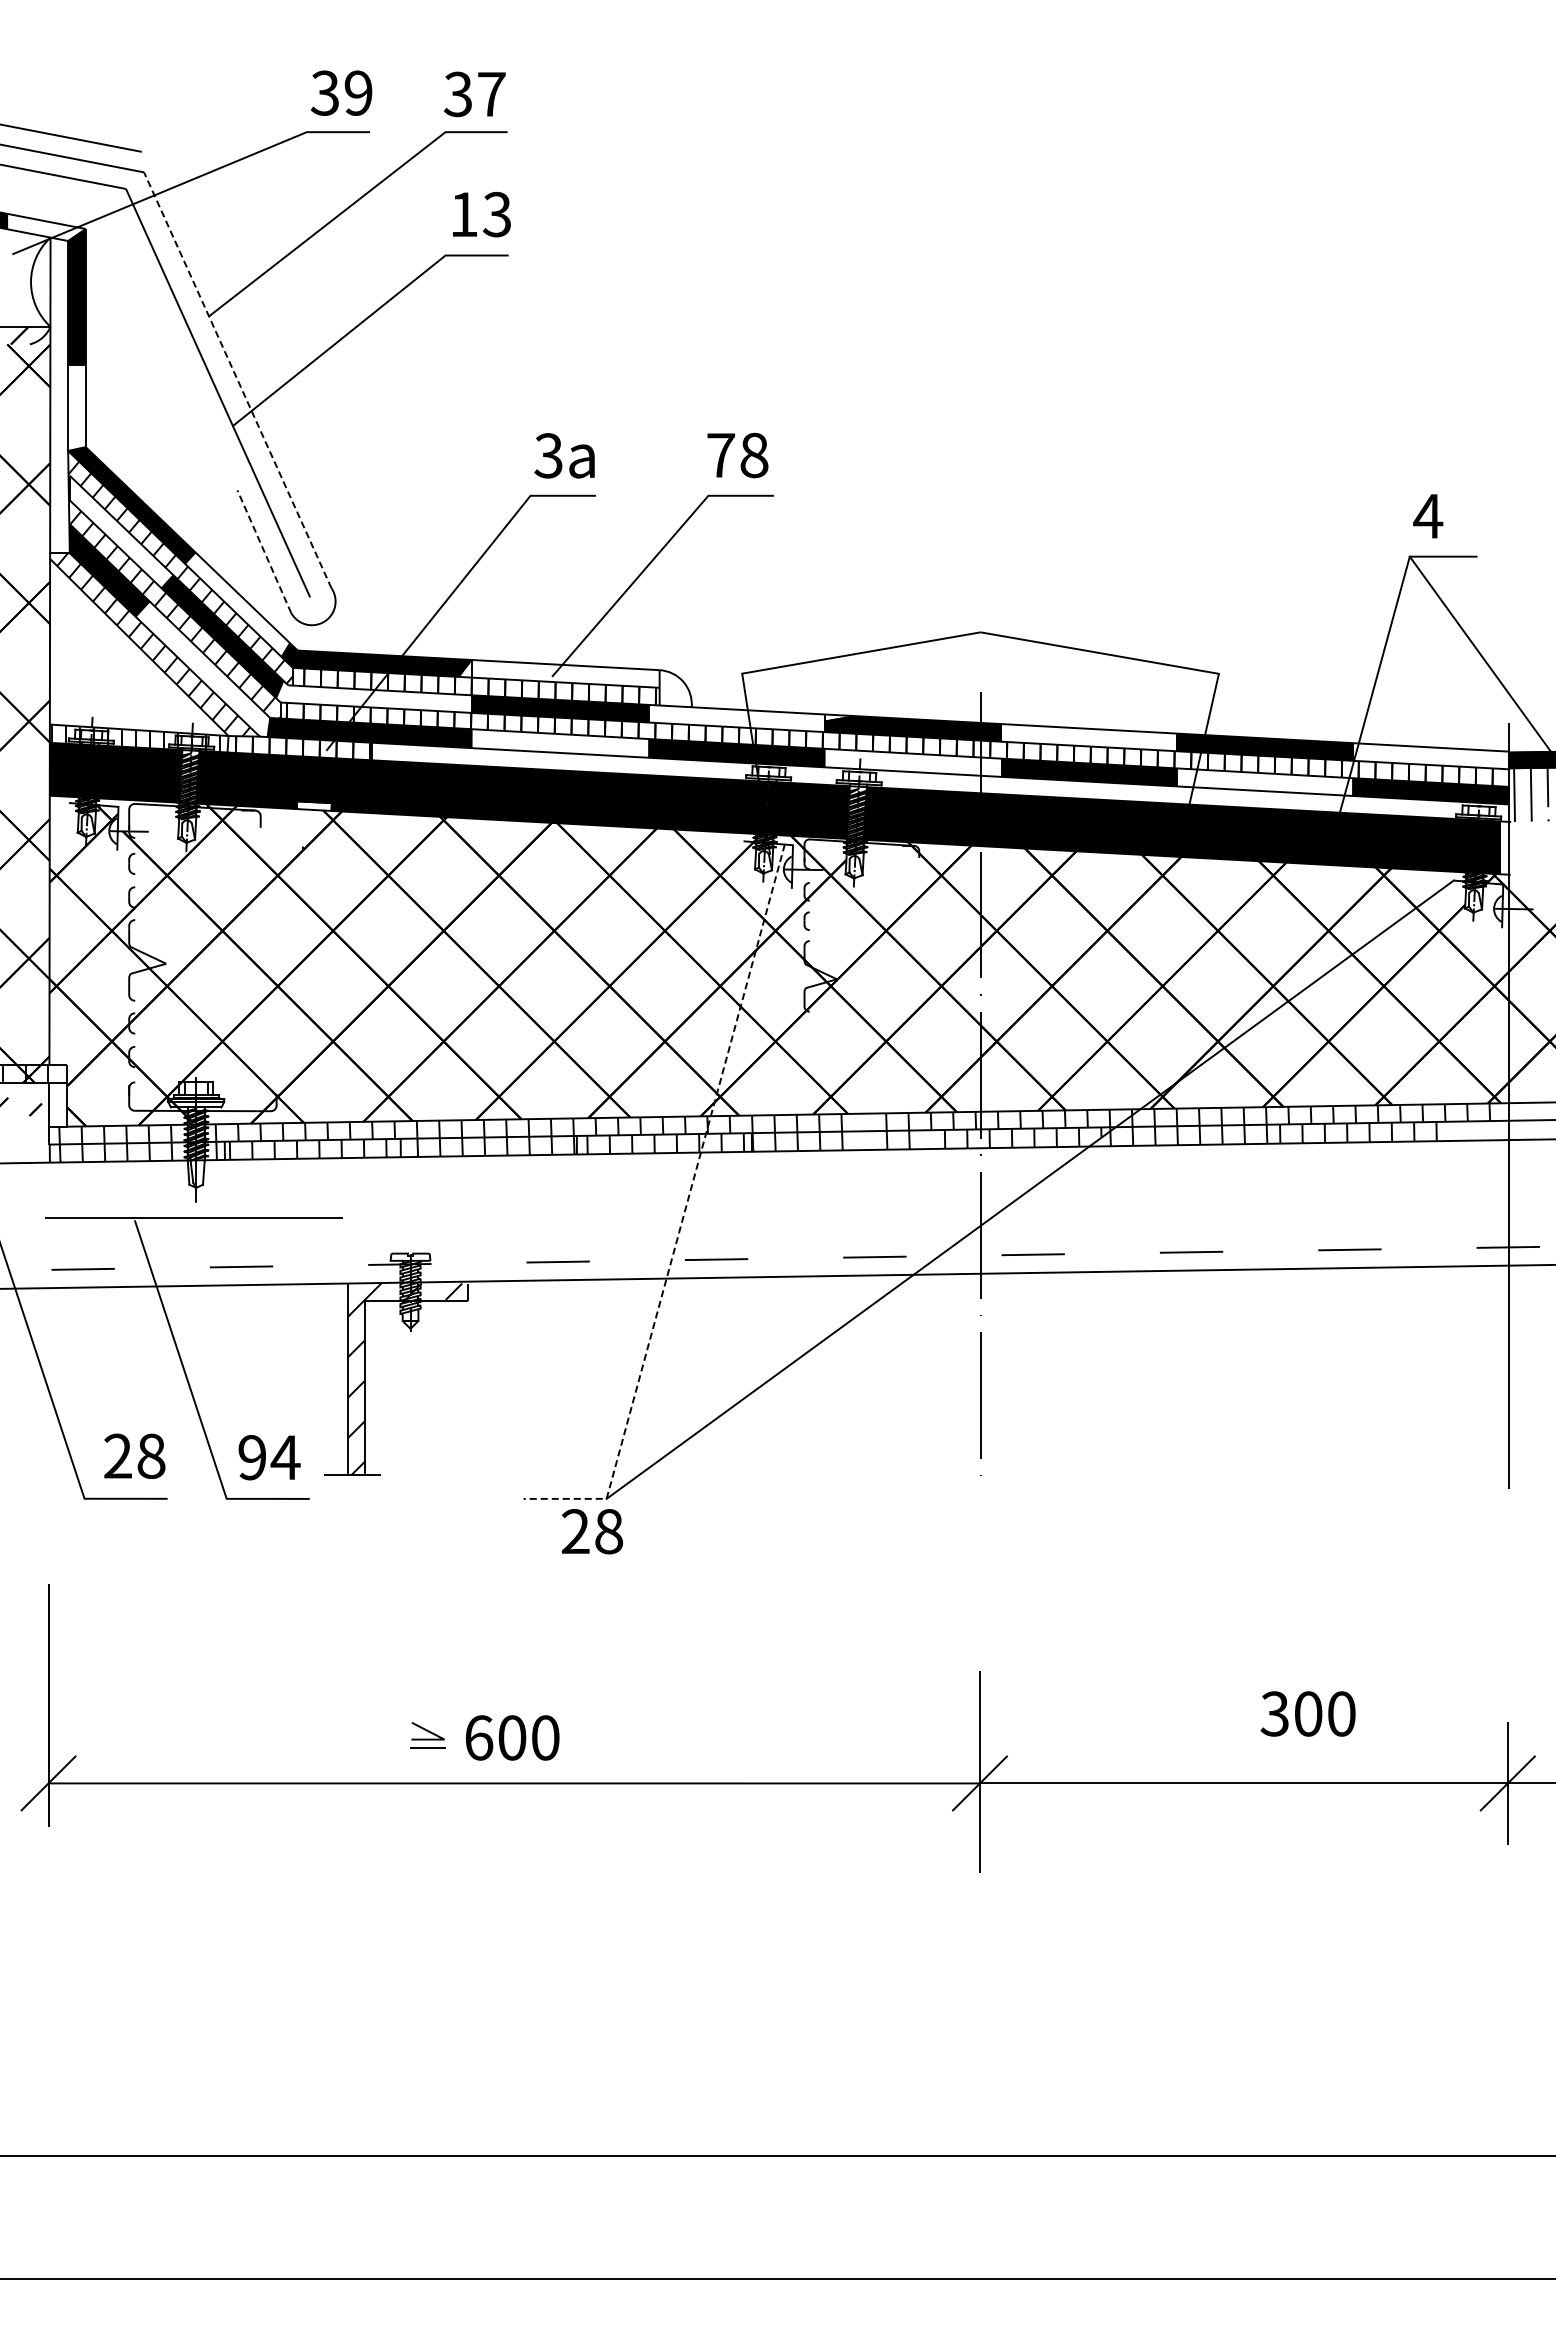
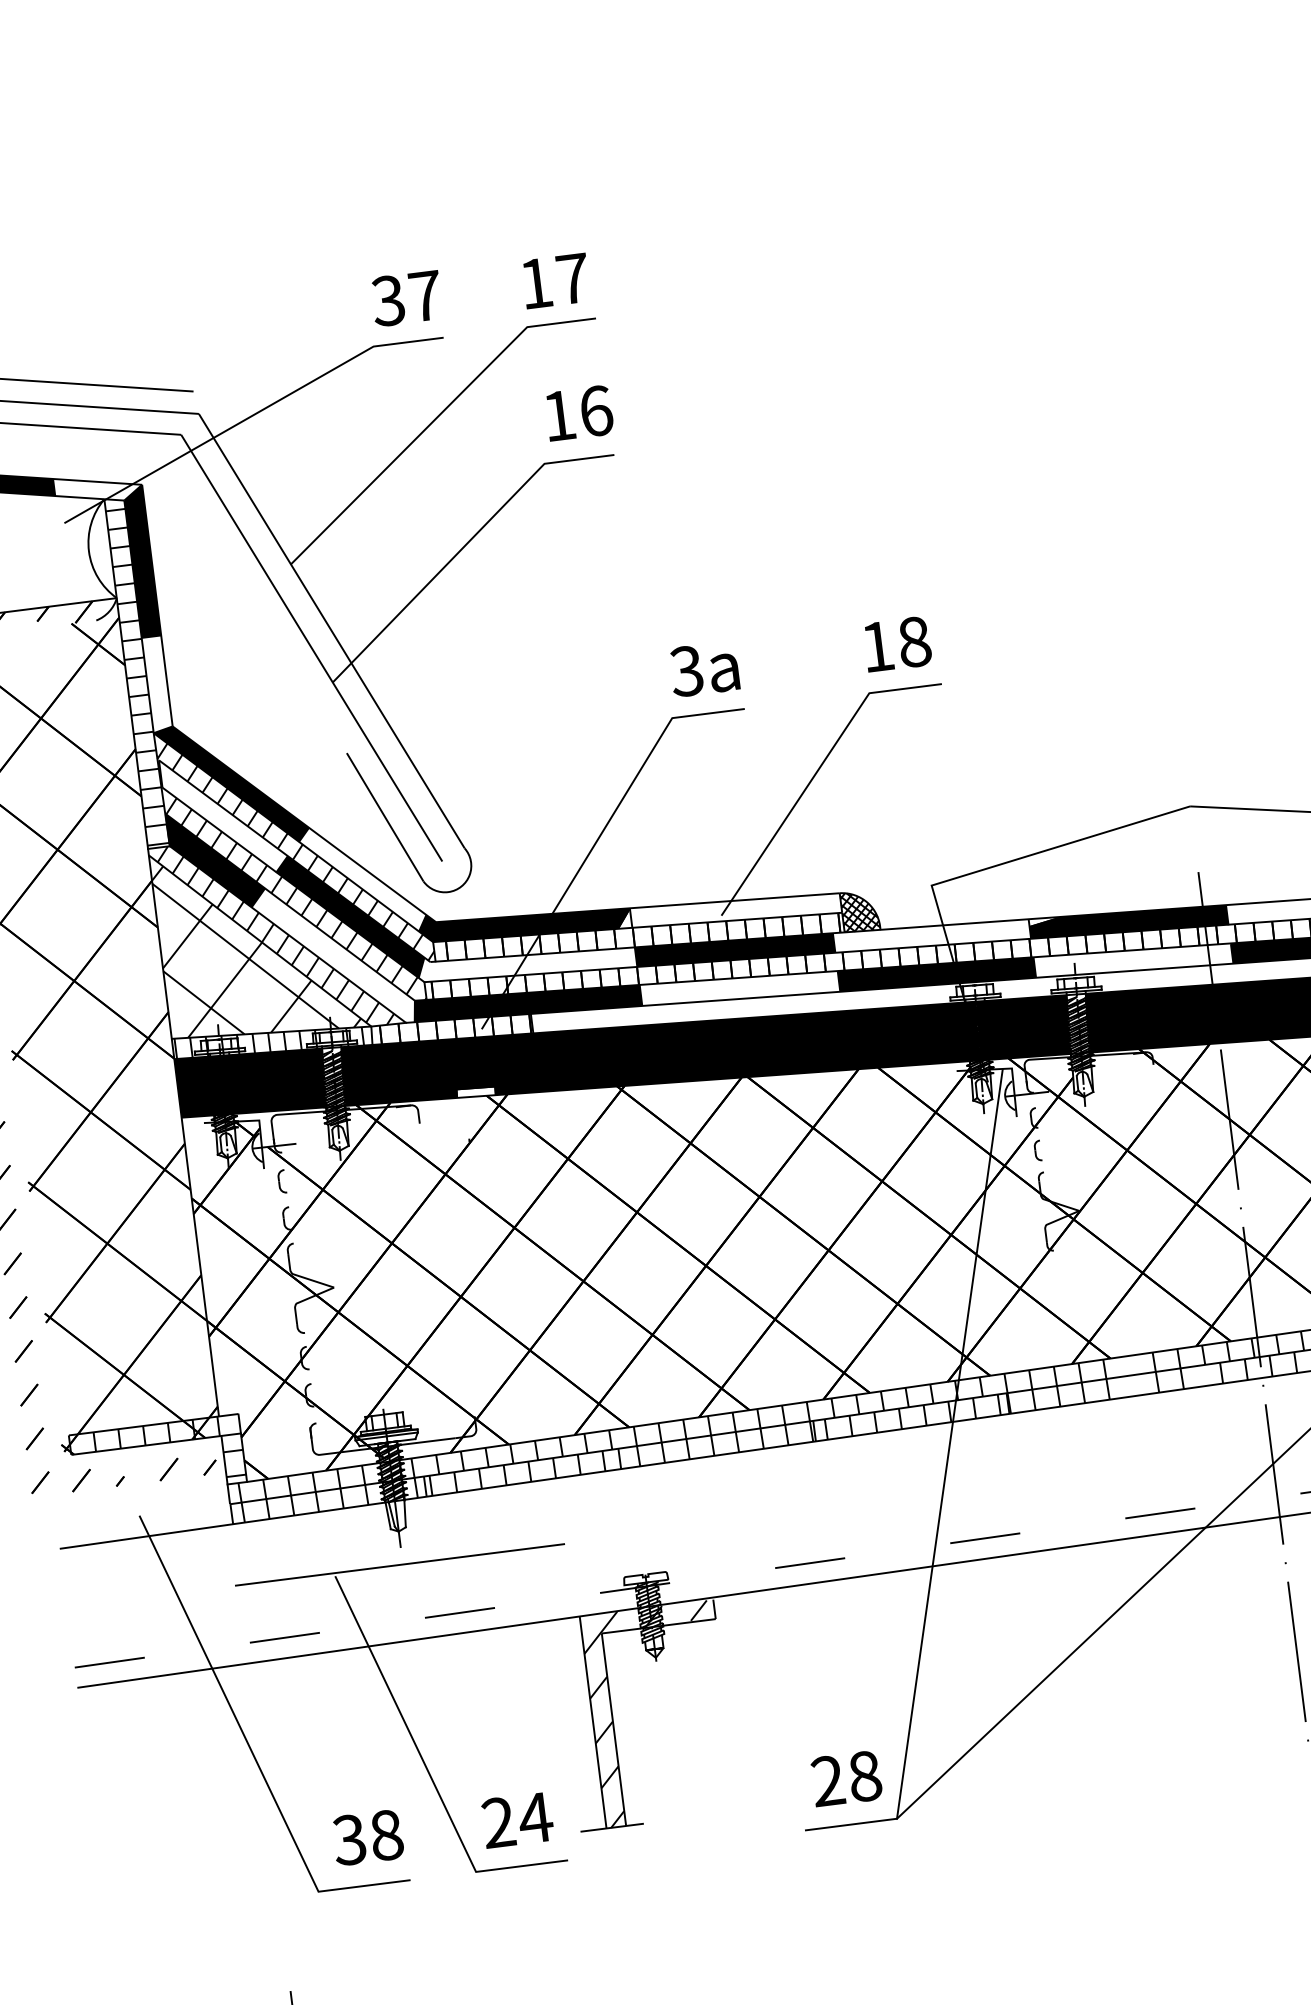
text: (358, 92) -> (425, 295), 39 -> 37
text: (457, 94) -> (535, 283), 37 -> 17
text: (497, 214) -> (596, 411), 13 -> 16
line: (237, 379) -> (331, 630), dashed -> solid
hatch: (59, 399) -> (136, 677), added
text: (720, 455) -> (877, 646), 78 -> 18
line: (264, 551) -> (385, 817), dashed -> solid
hatch: (134, 652) -> (255, 947), added
hatch: (675, 688) -> (859, 911), added
hatch: (58, 1108) -> (235, 1463), added
line: (684, 1212) -> (943, 1490), dashed -> solid
text: (117, 1456) -> (349, 1840), 28 -> 38
text: (252, 1457) -> (498, 1822), 94 -> 24
text: (592, 1531) -> (846, 1778), moved

